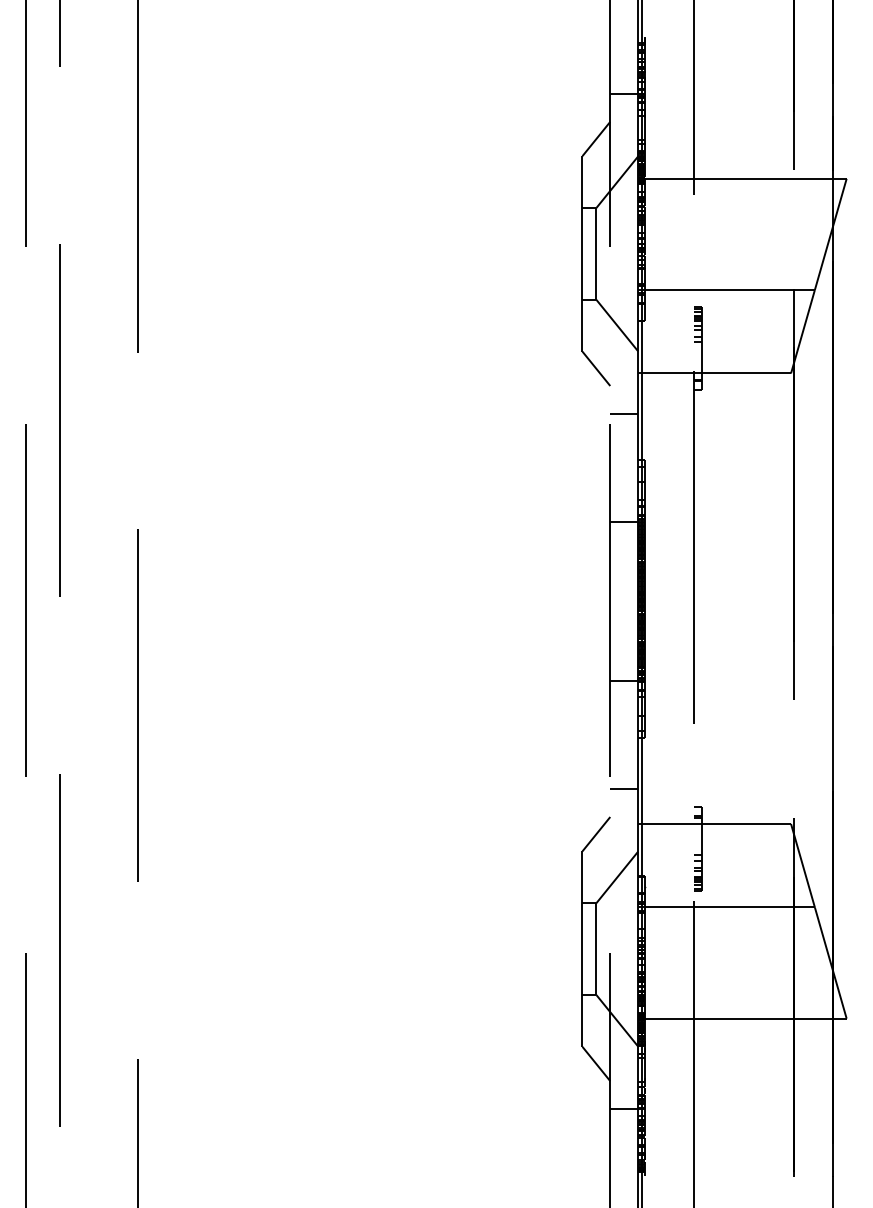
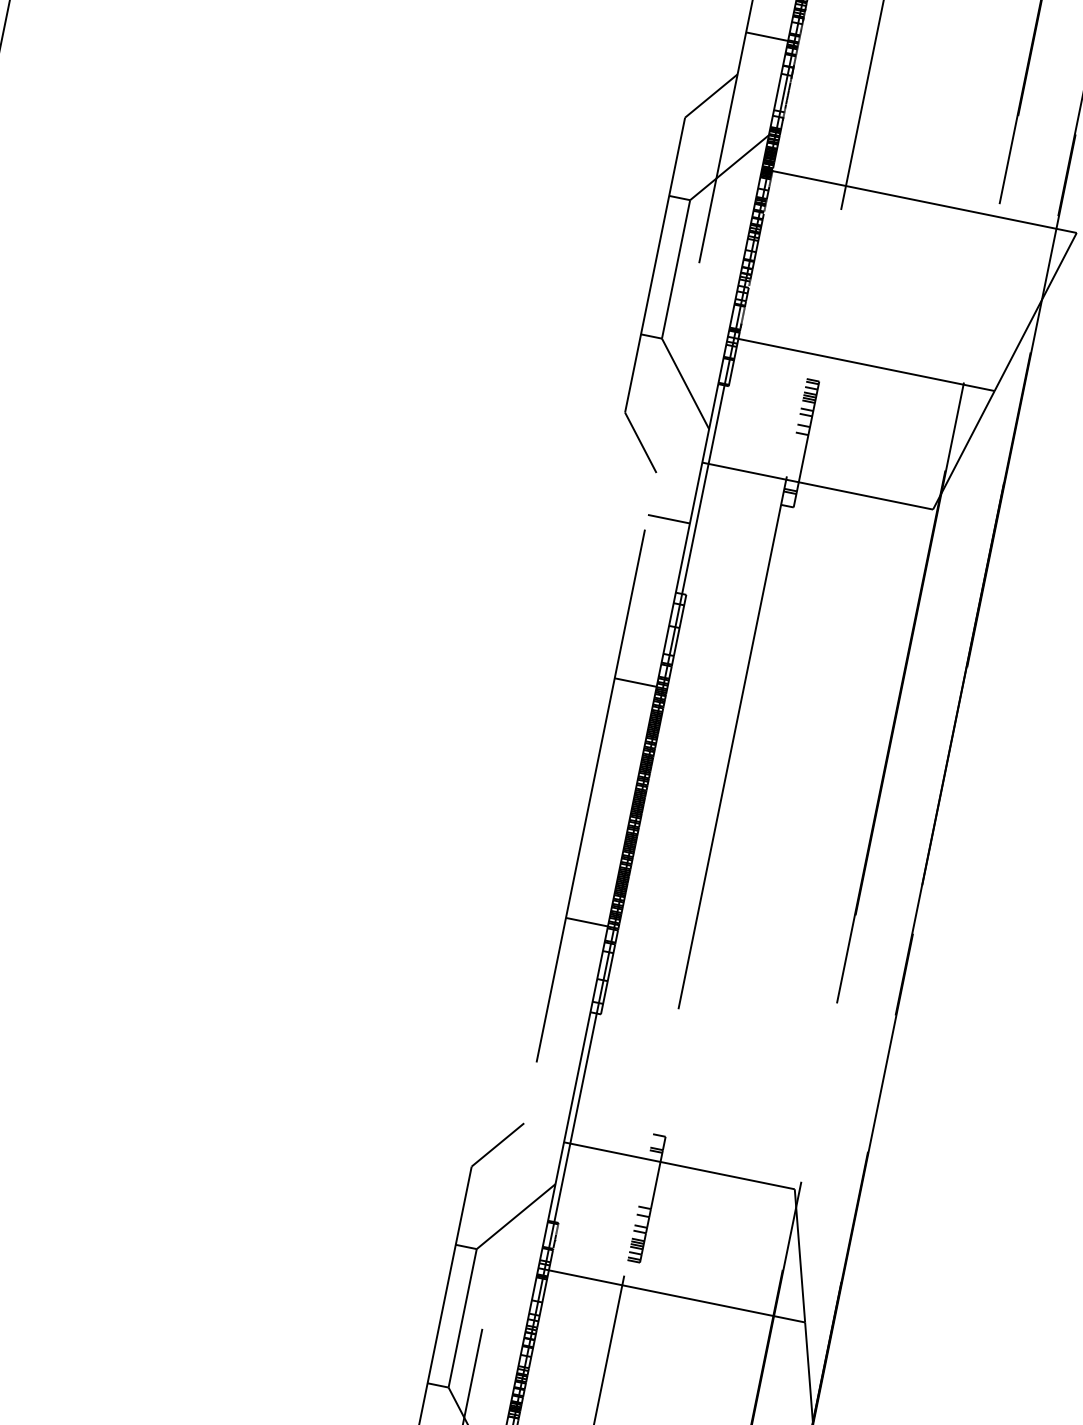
line: (624, 789) -> (554, 1086), removed

